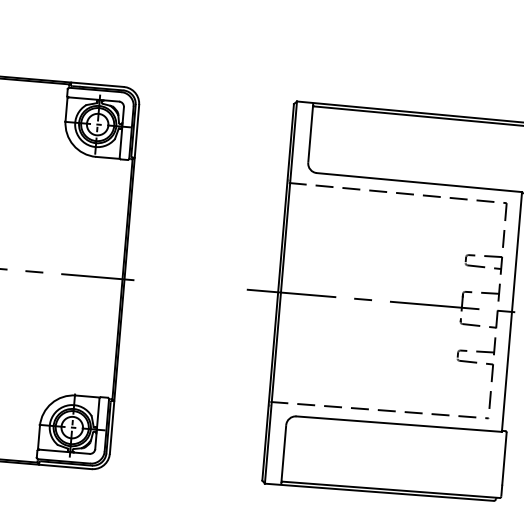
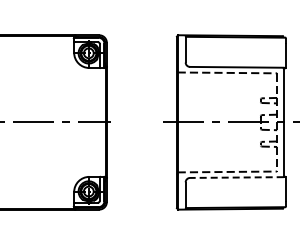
line: (398, 423) -> (236, 177), solid -> dashed

